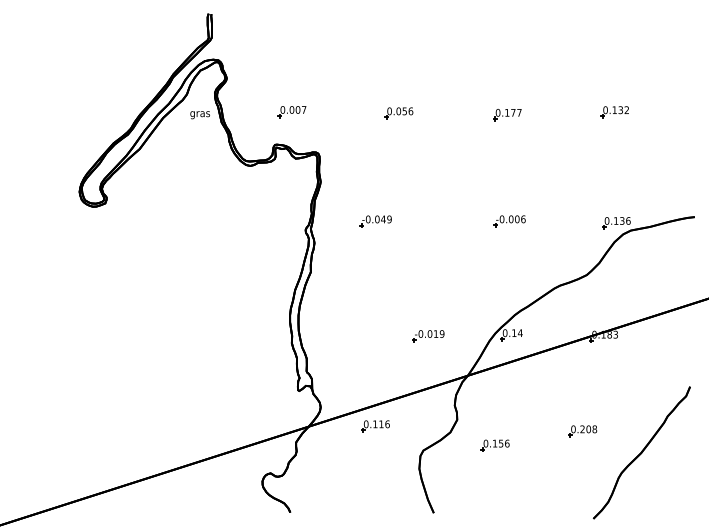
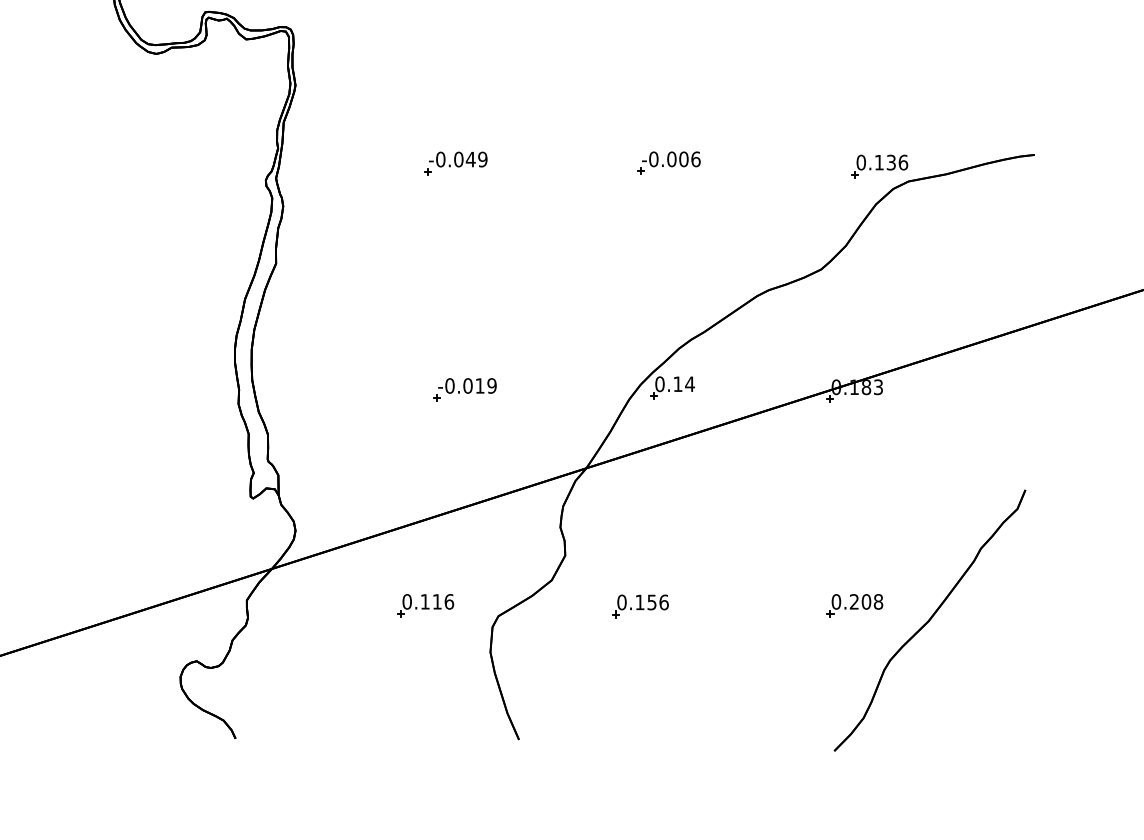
part: (375, 221) -> (455, 163), moved
part: (428, 336) -> (465, 390), moved
part: (375, 426) -> (425, 606), moved
part: (582, 431) -> (854, 606), moved

